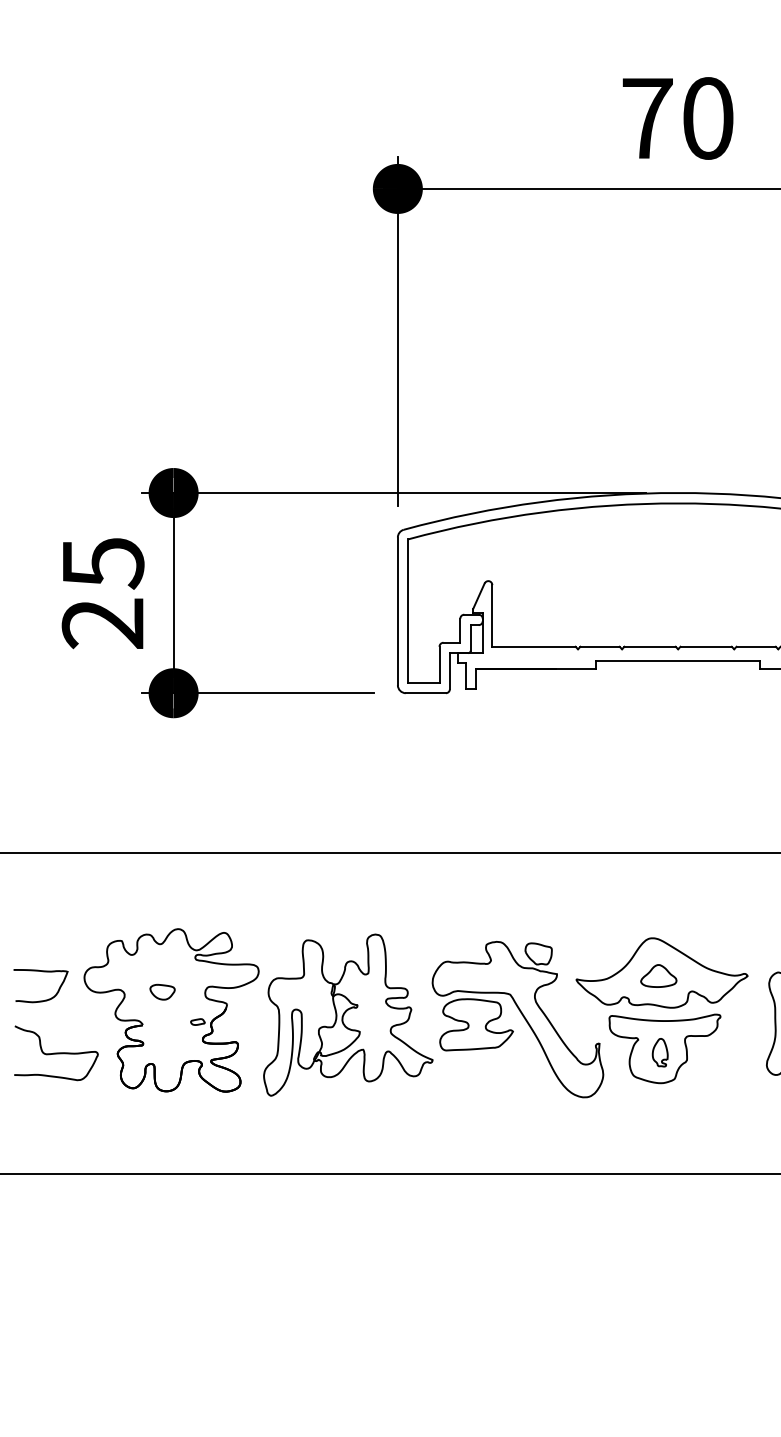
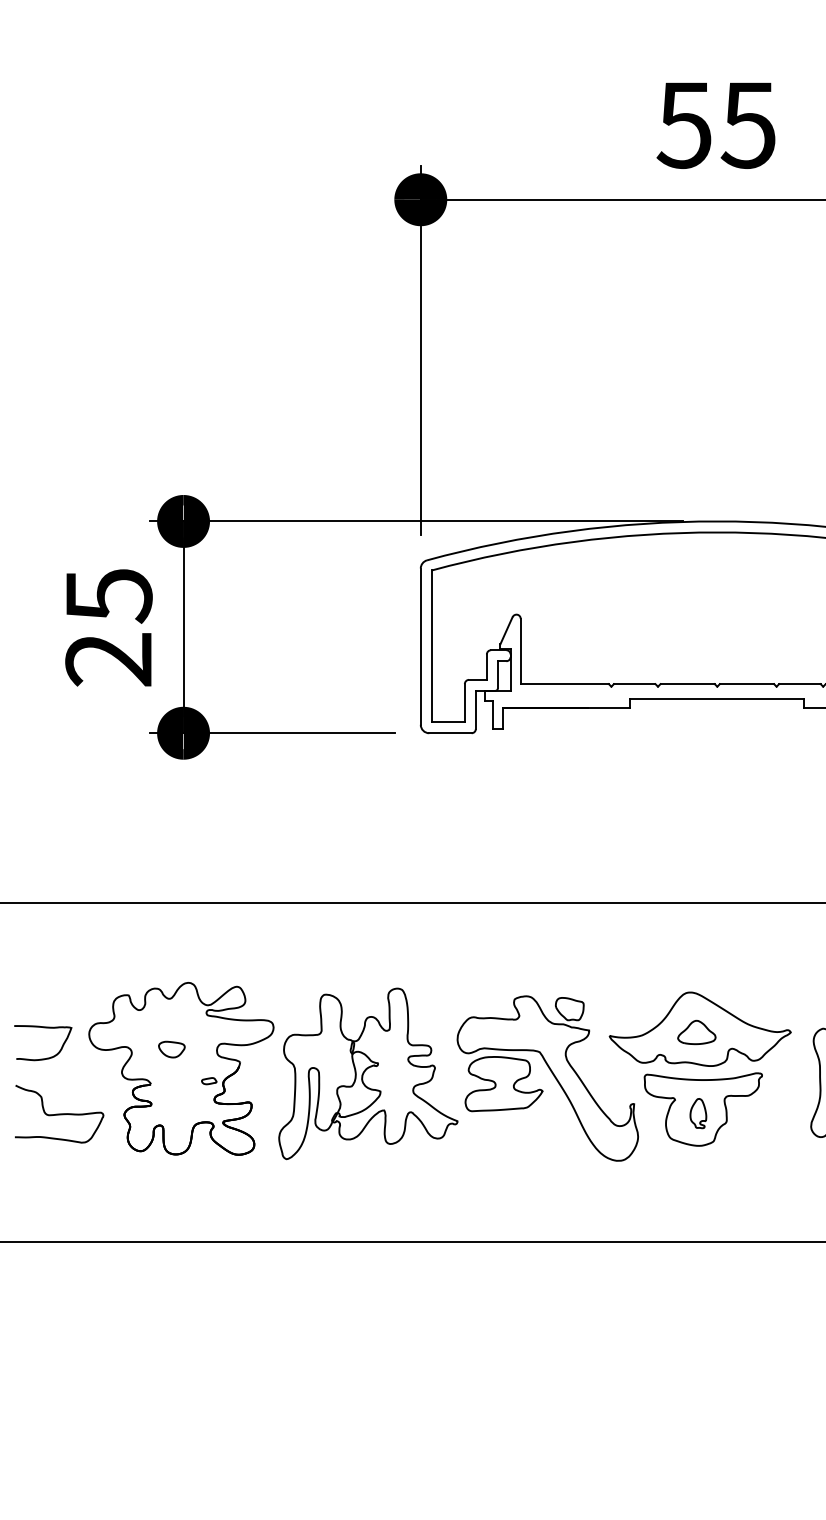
text: (676, 117) -> (715, 124), 70 -> 55

